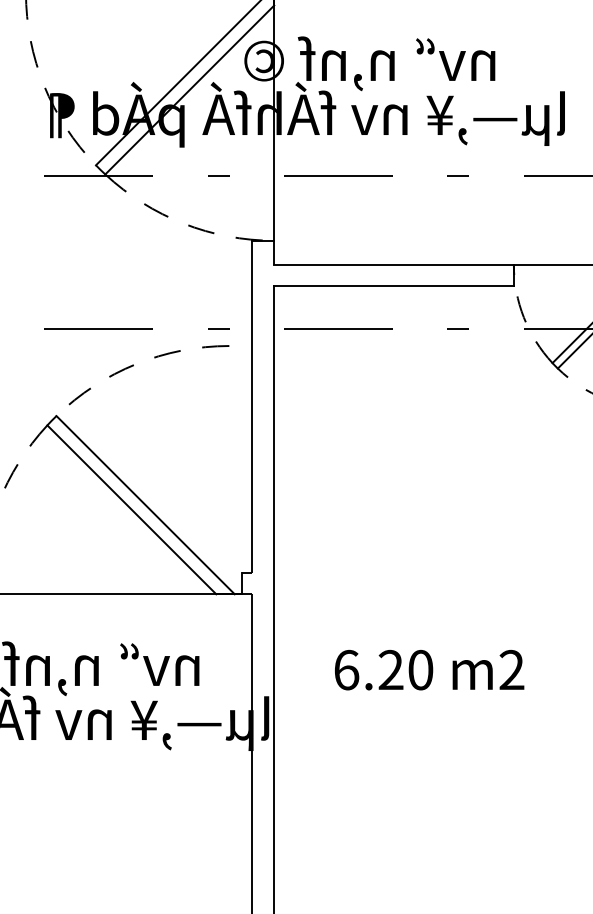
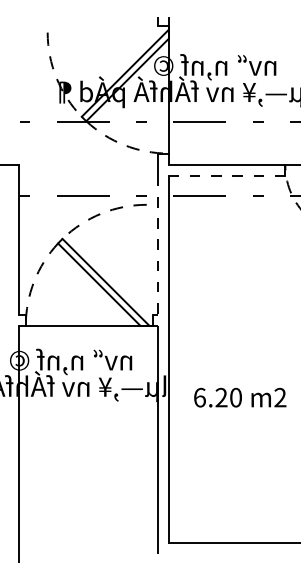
line: (393, 285) -> (226, 175), solid -> dashed
line: (253, 429) -> (158, 245), solid -> dashed
text: (430, 669) -> (240, 397), moved

